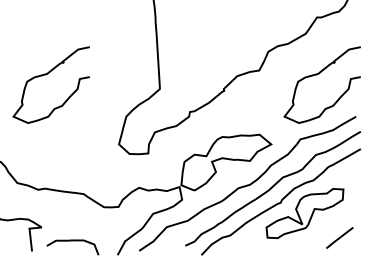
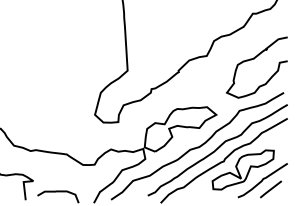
curve: (46, 75) -> (37, 59), removed
curve: (329, 226) -> (262, 180), added

